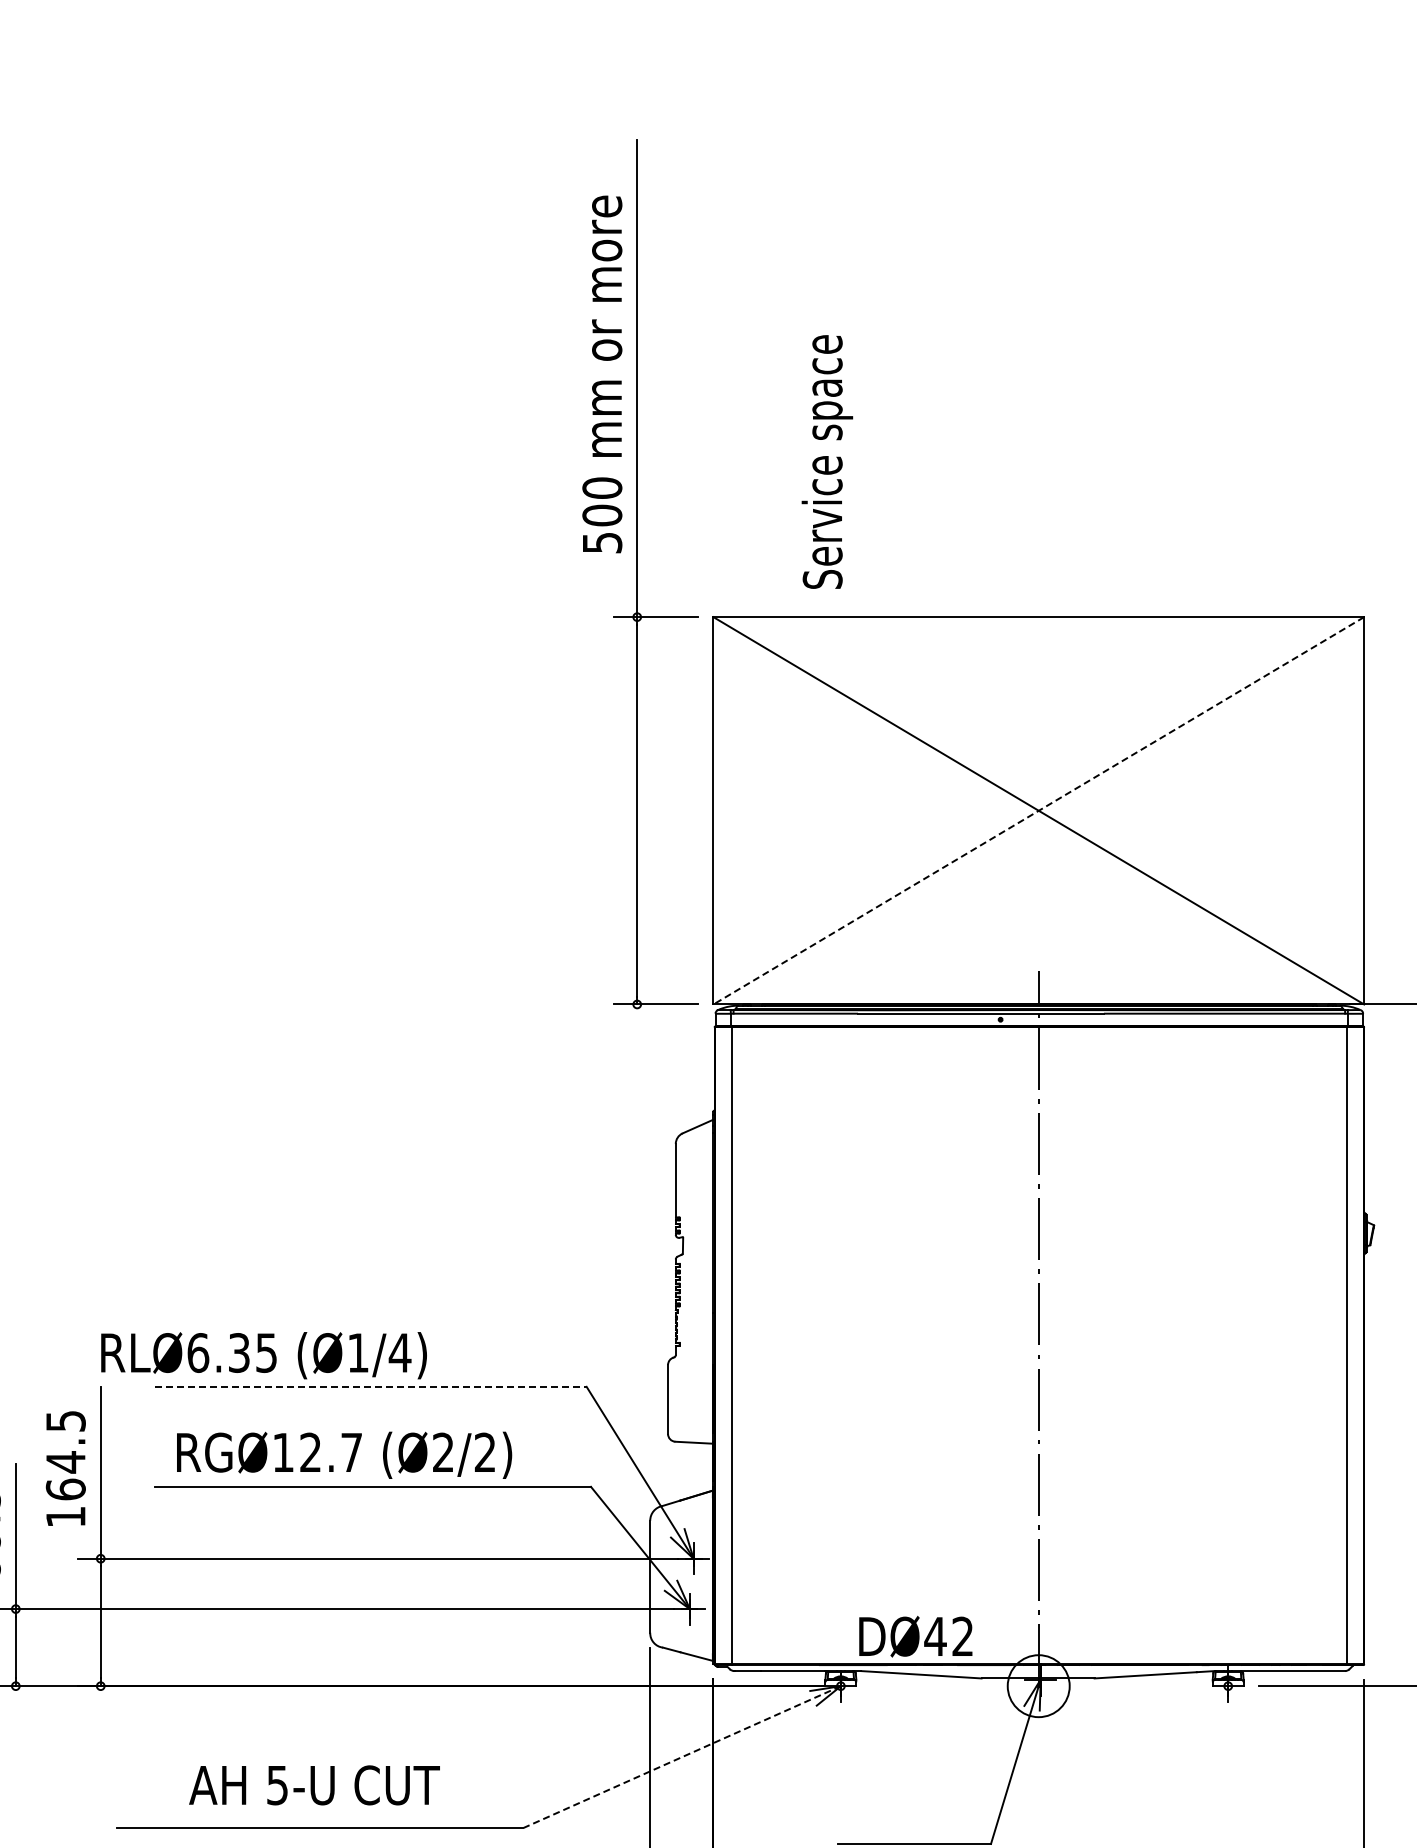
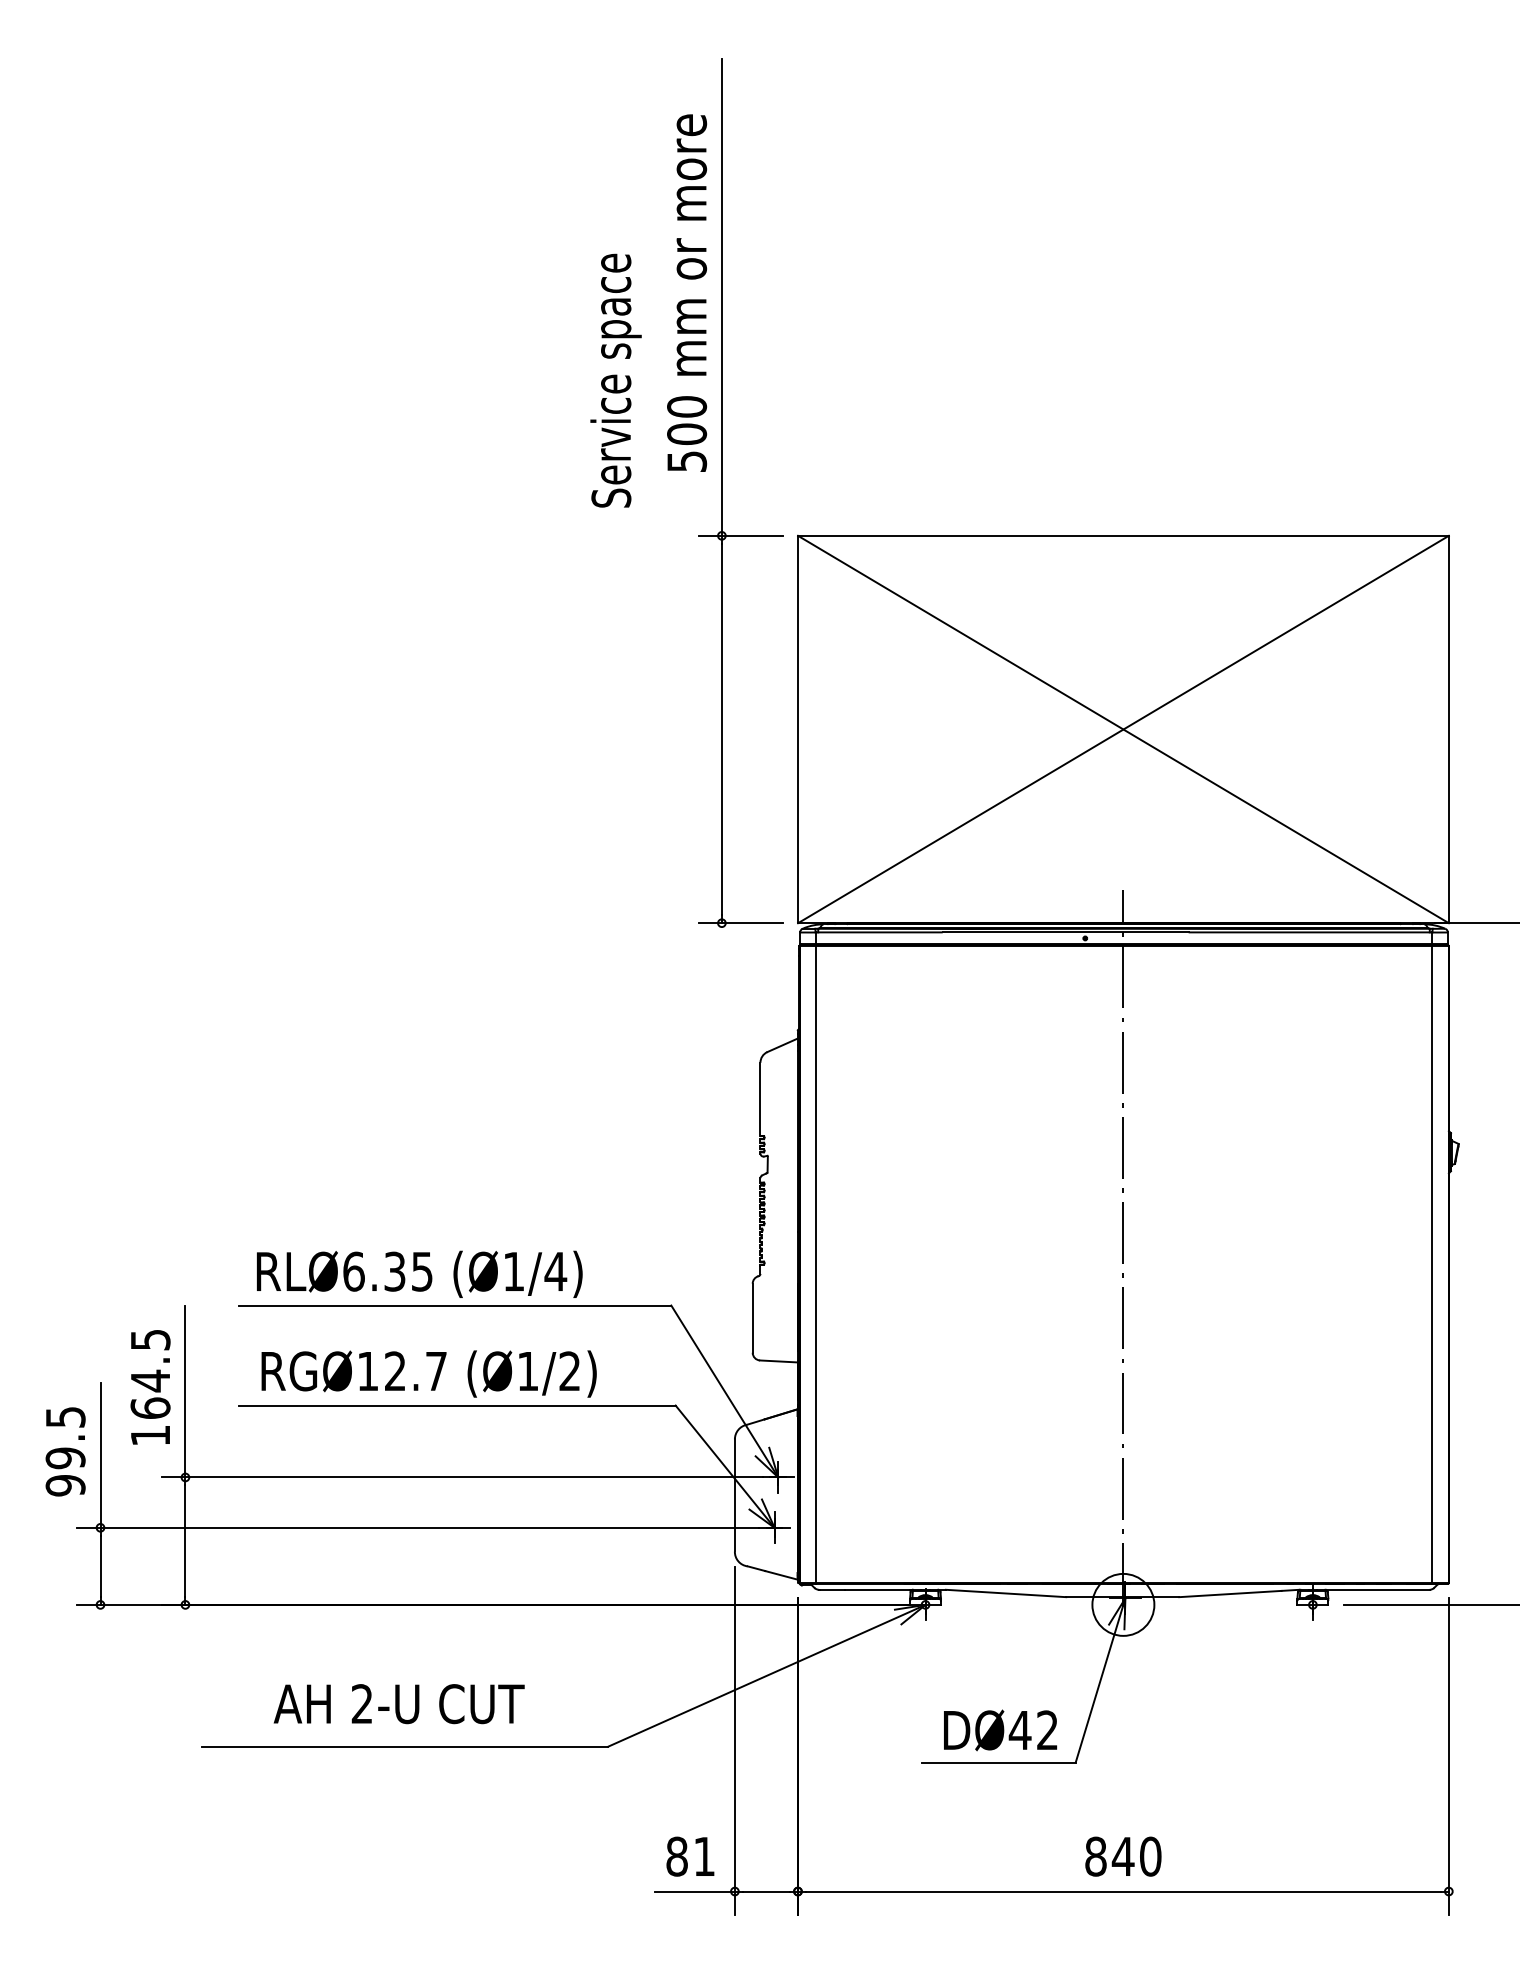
text: (826, 461) -> (615, 380), moved
line: (1038, 810) -> (1123, 729), dashed -> solid
text: (263, 1354) -> (419, 1273), moved
line: (370, 1386) -> (455, 1305), dashed -> solid
text: (442, 1451) -> (527, 1370), (Ø2/2) -> (Ø1/2)
text: (915, 1636) -> (1000, 1730), moved
line: (681, 1756) -> (766, 1675), dashed -> solid
text: (276, 1785) -> (361, 1704), 5-U -> 2-U

